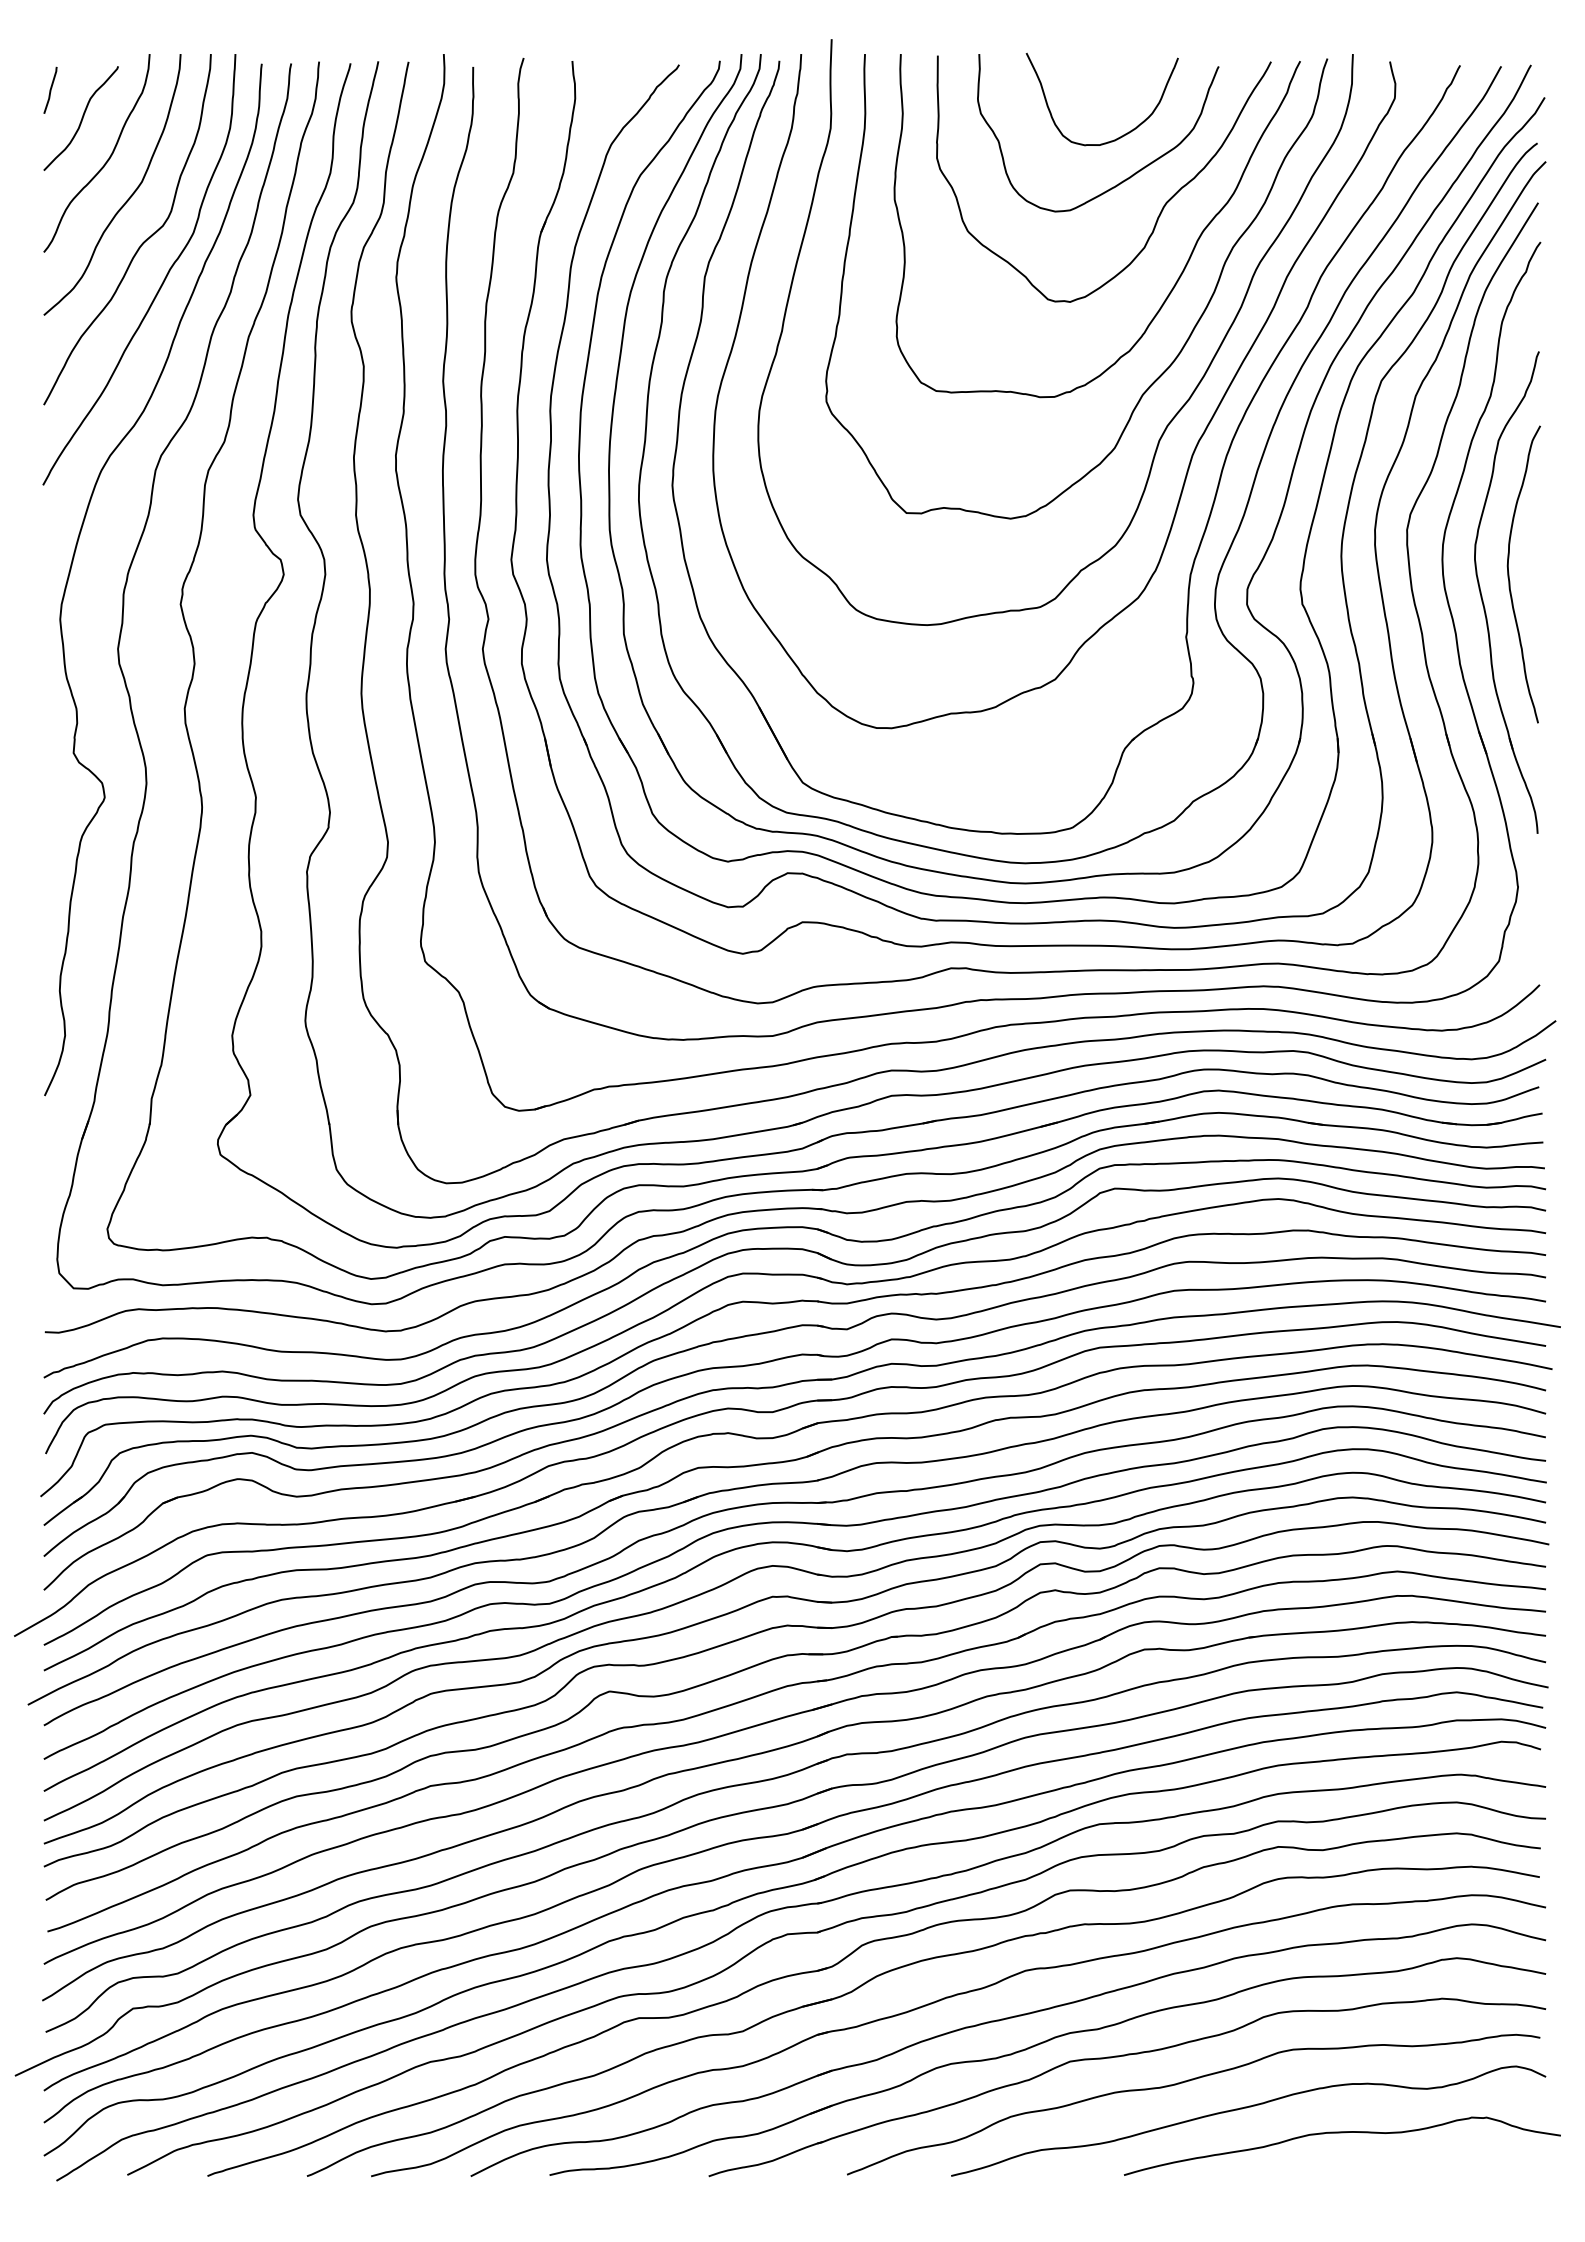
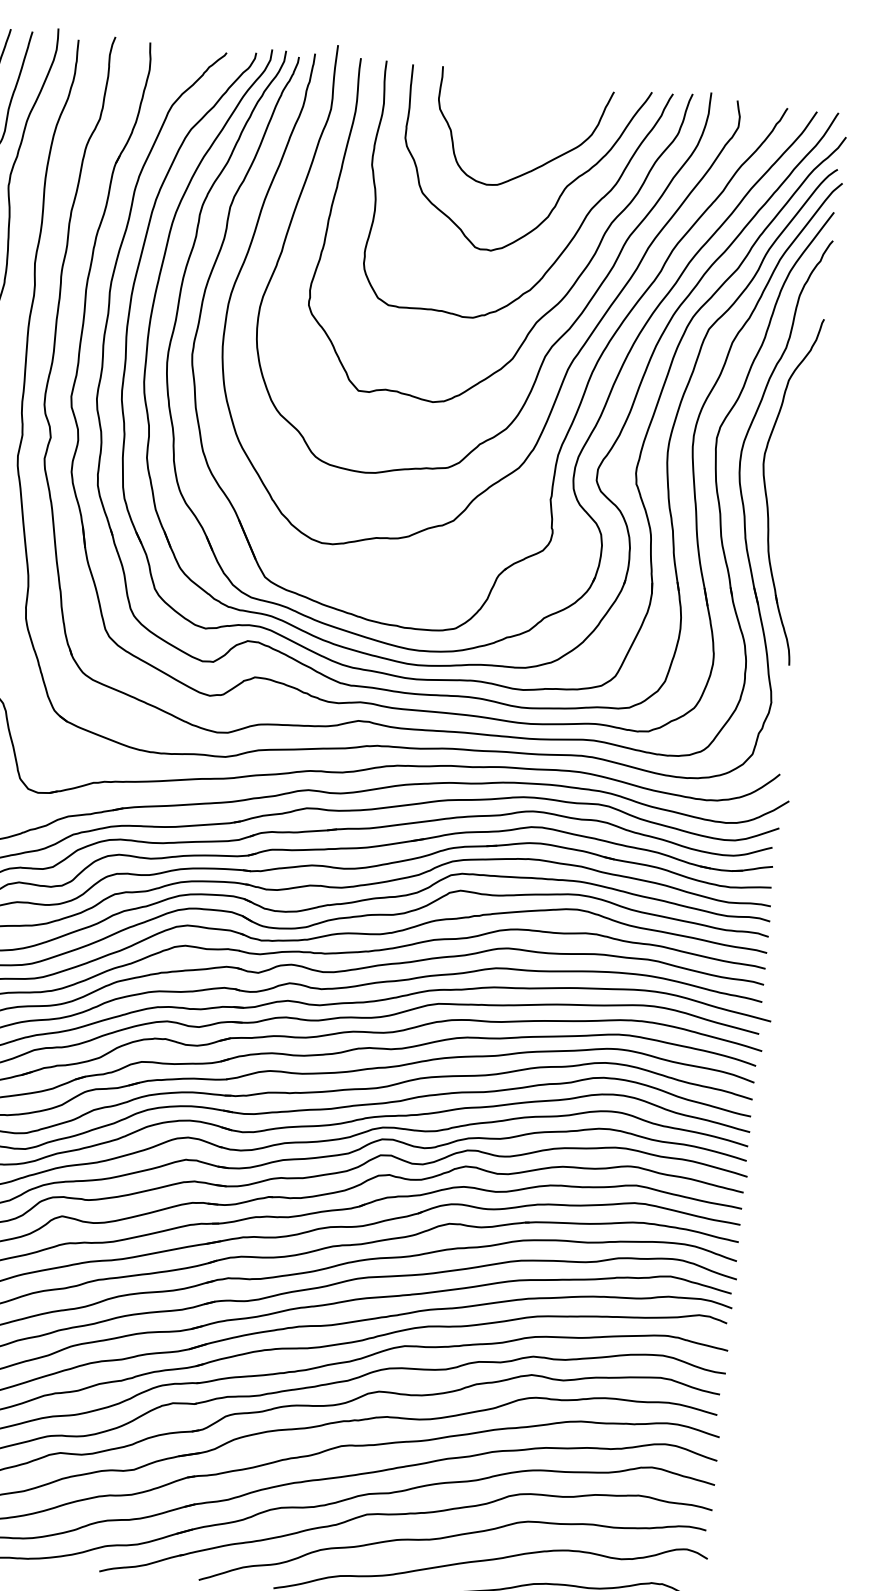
curve: (1121, 135) -> (539, 134), removed
curve: (1509, 574) -> (787, 477), removed

